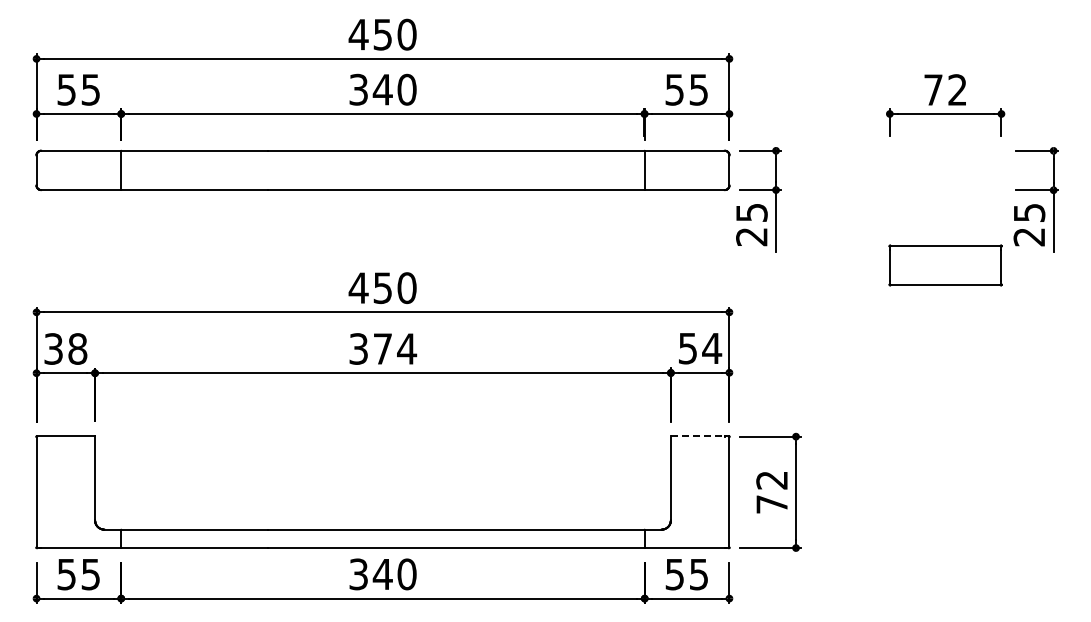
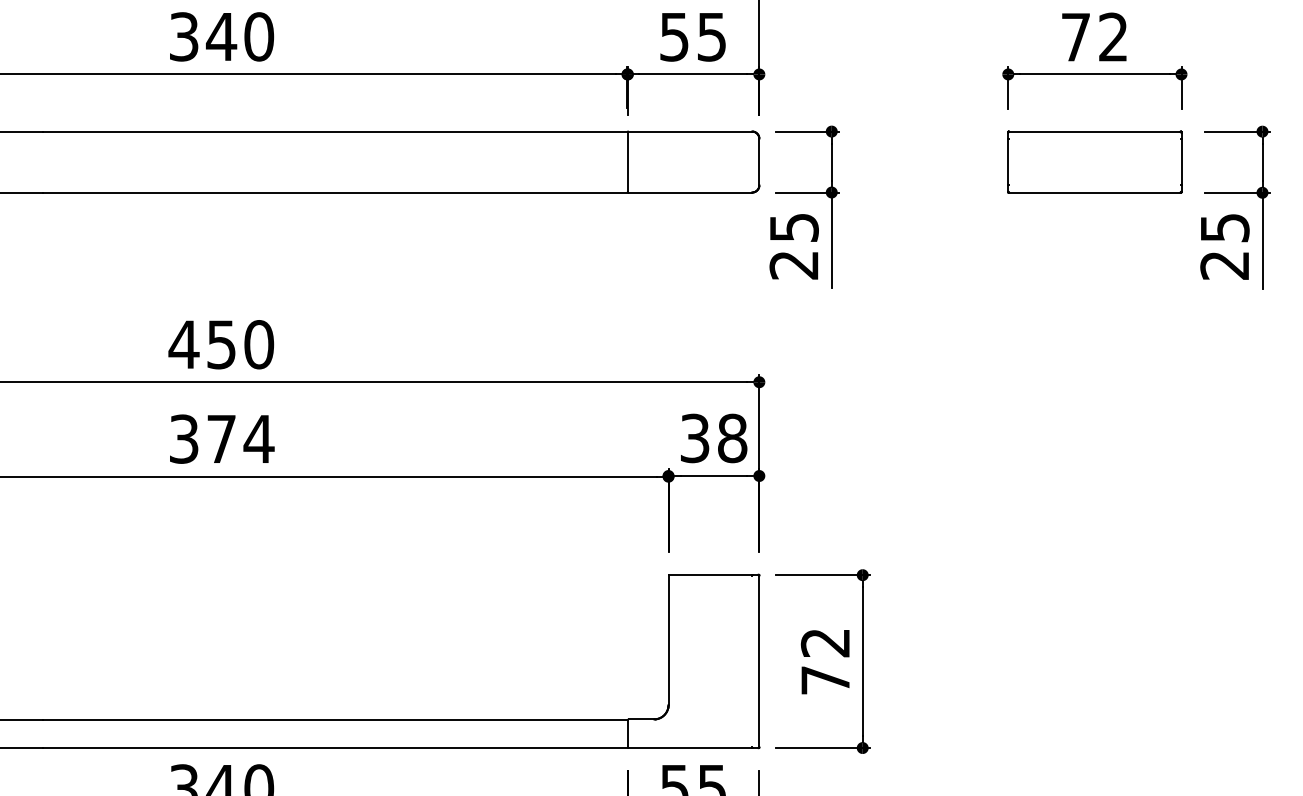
part: (945, 265) -> (1094, 162), moved
text: (700, 348) -> (714, 438), 54 -> 38
line: (697, 436) -> (709, 574), dashed -> solid

